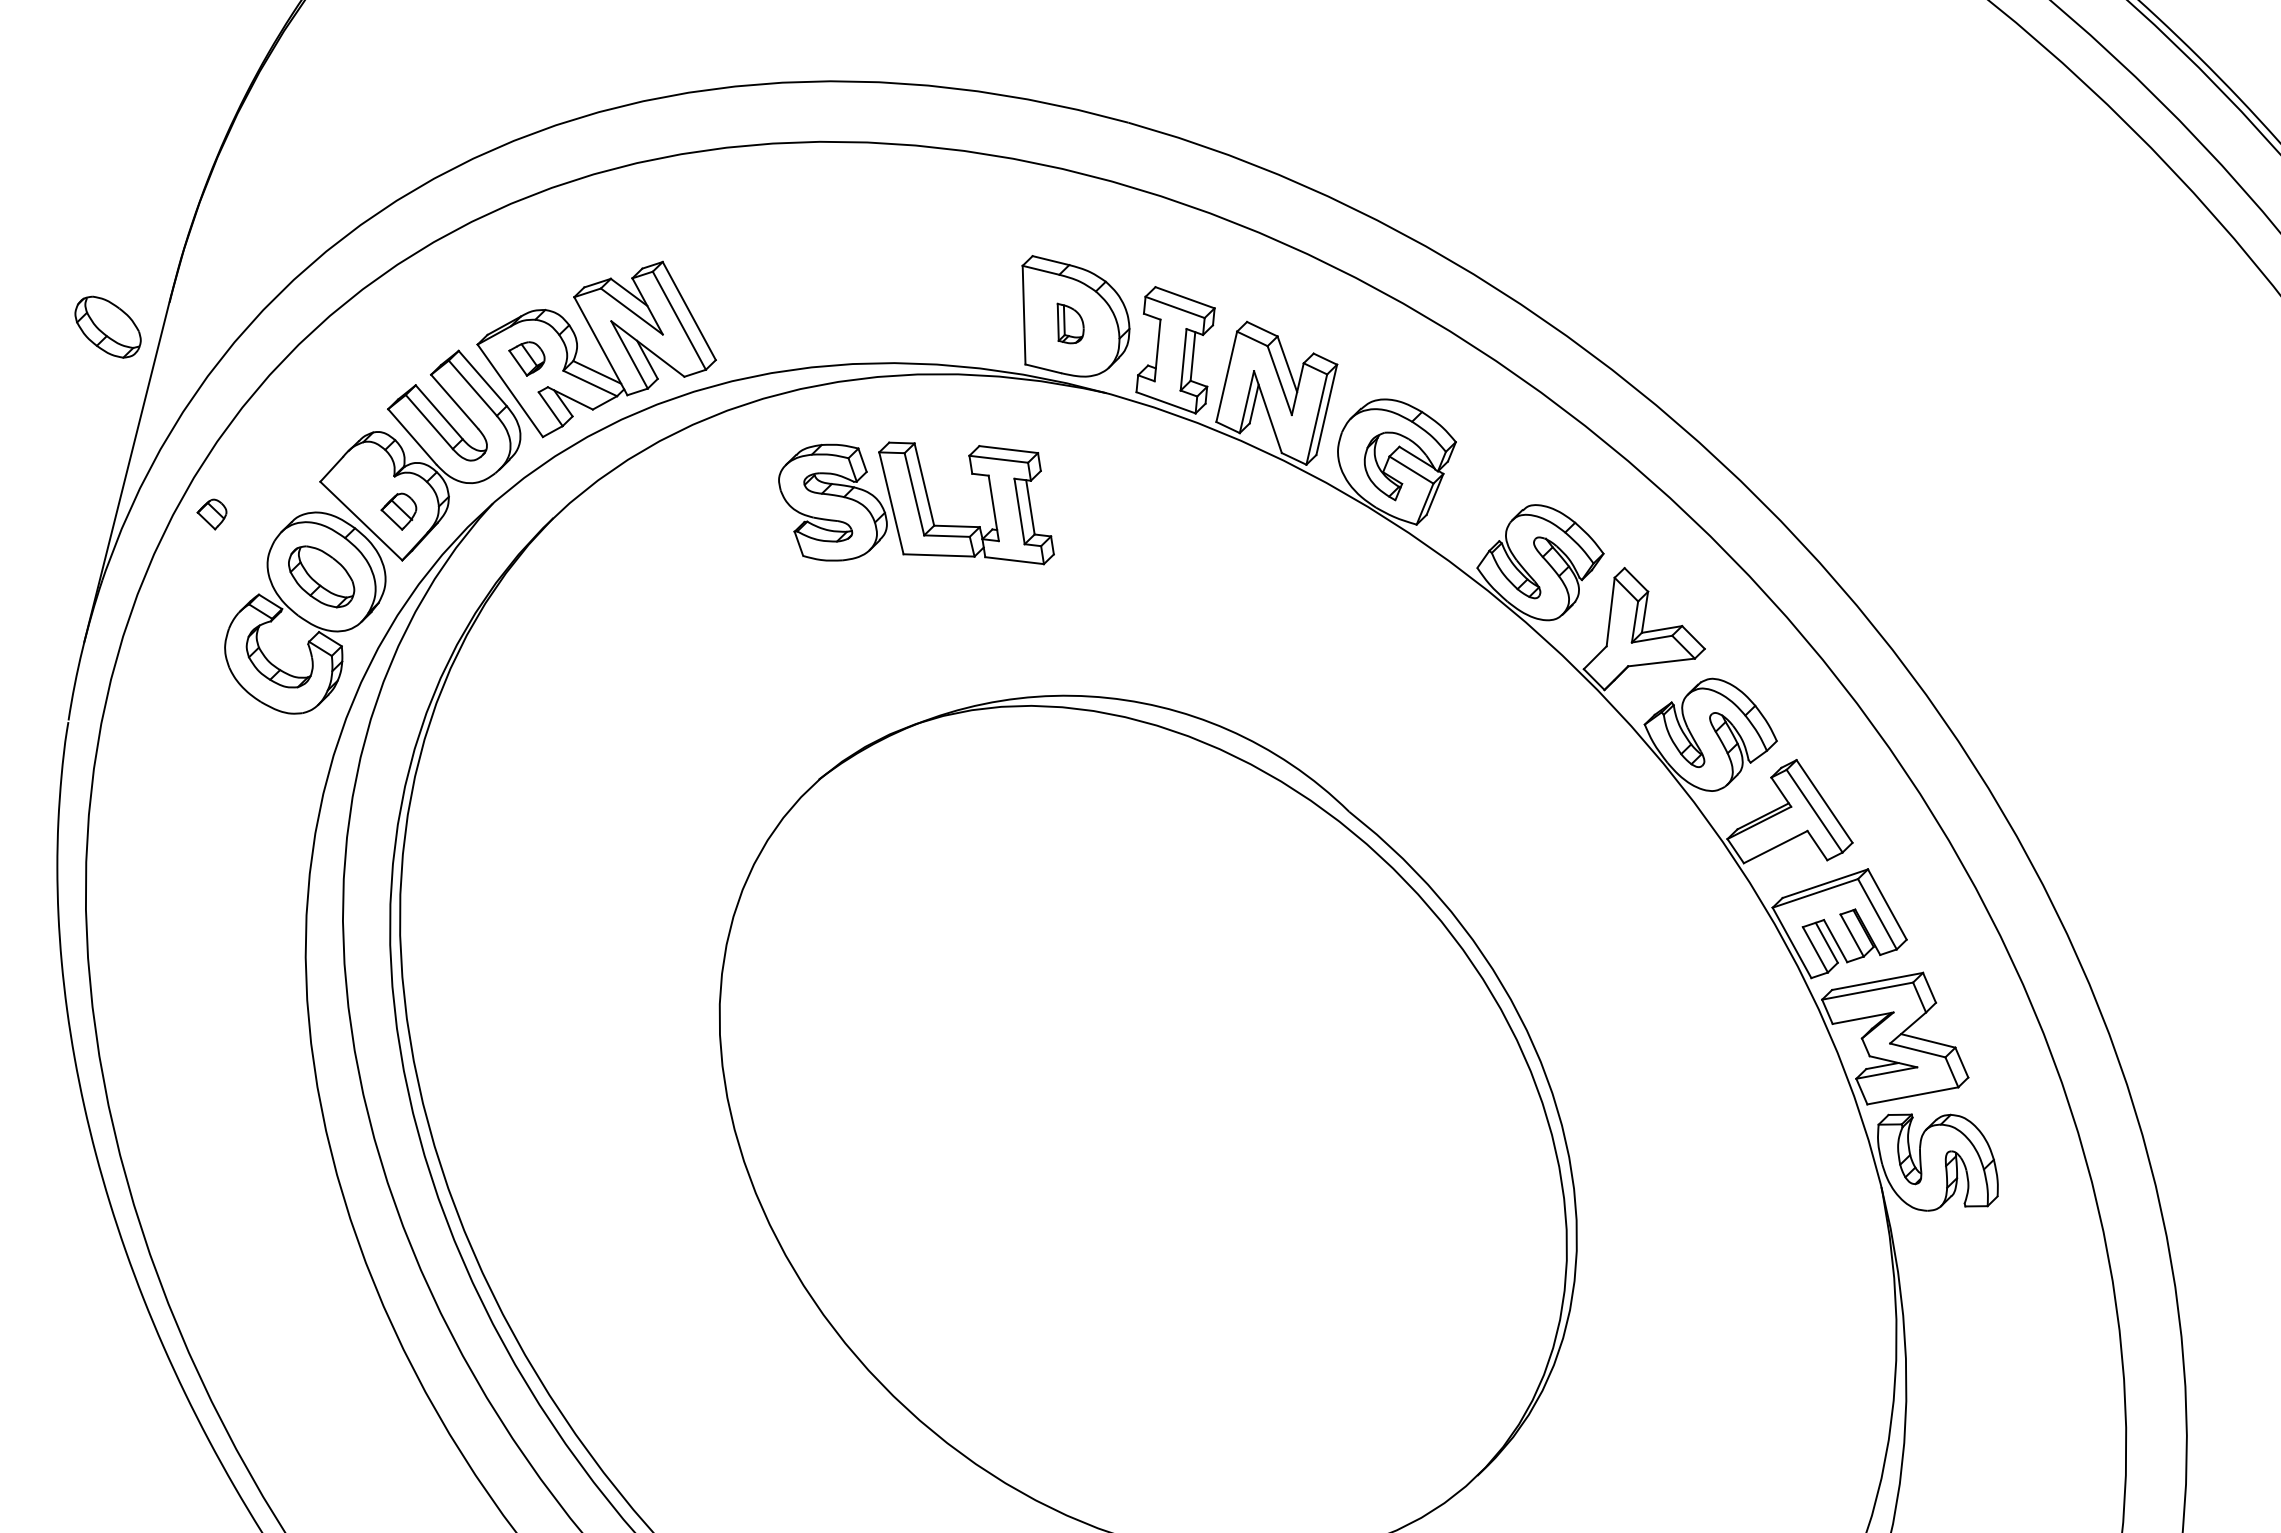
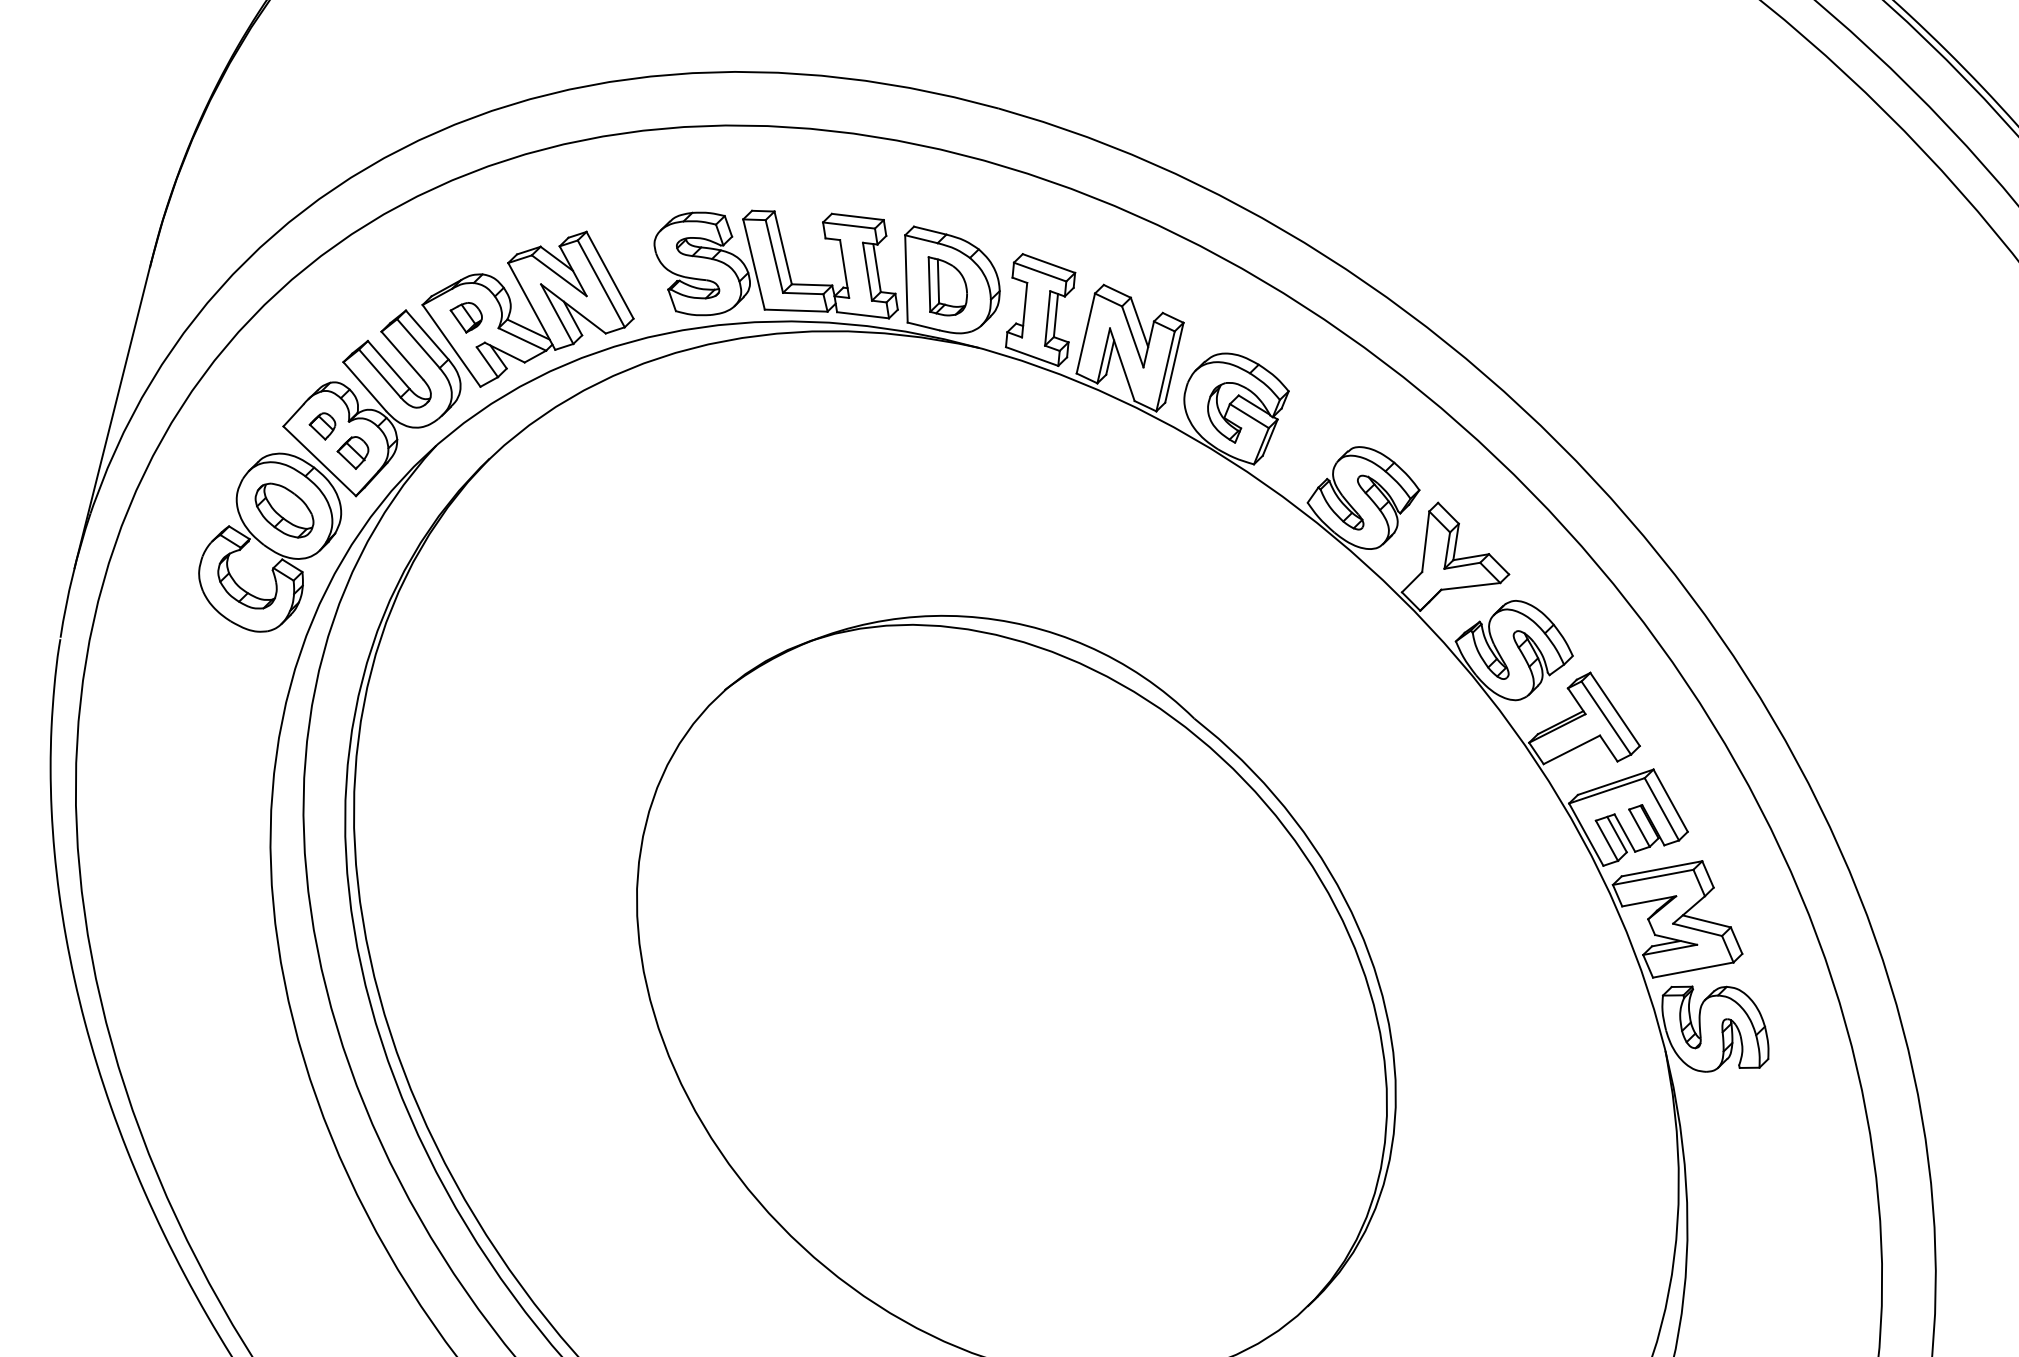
part: (1070, 323) -> (947, 286), size x1.67
part: (108, 327) -> (95, 289), removed
part: (915, 503) -> (775, 264), moved
part: (211, 514) -> (322, 426), moved

